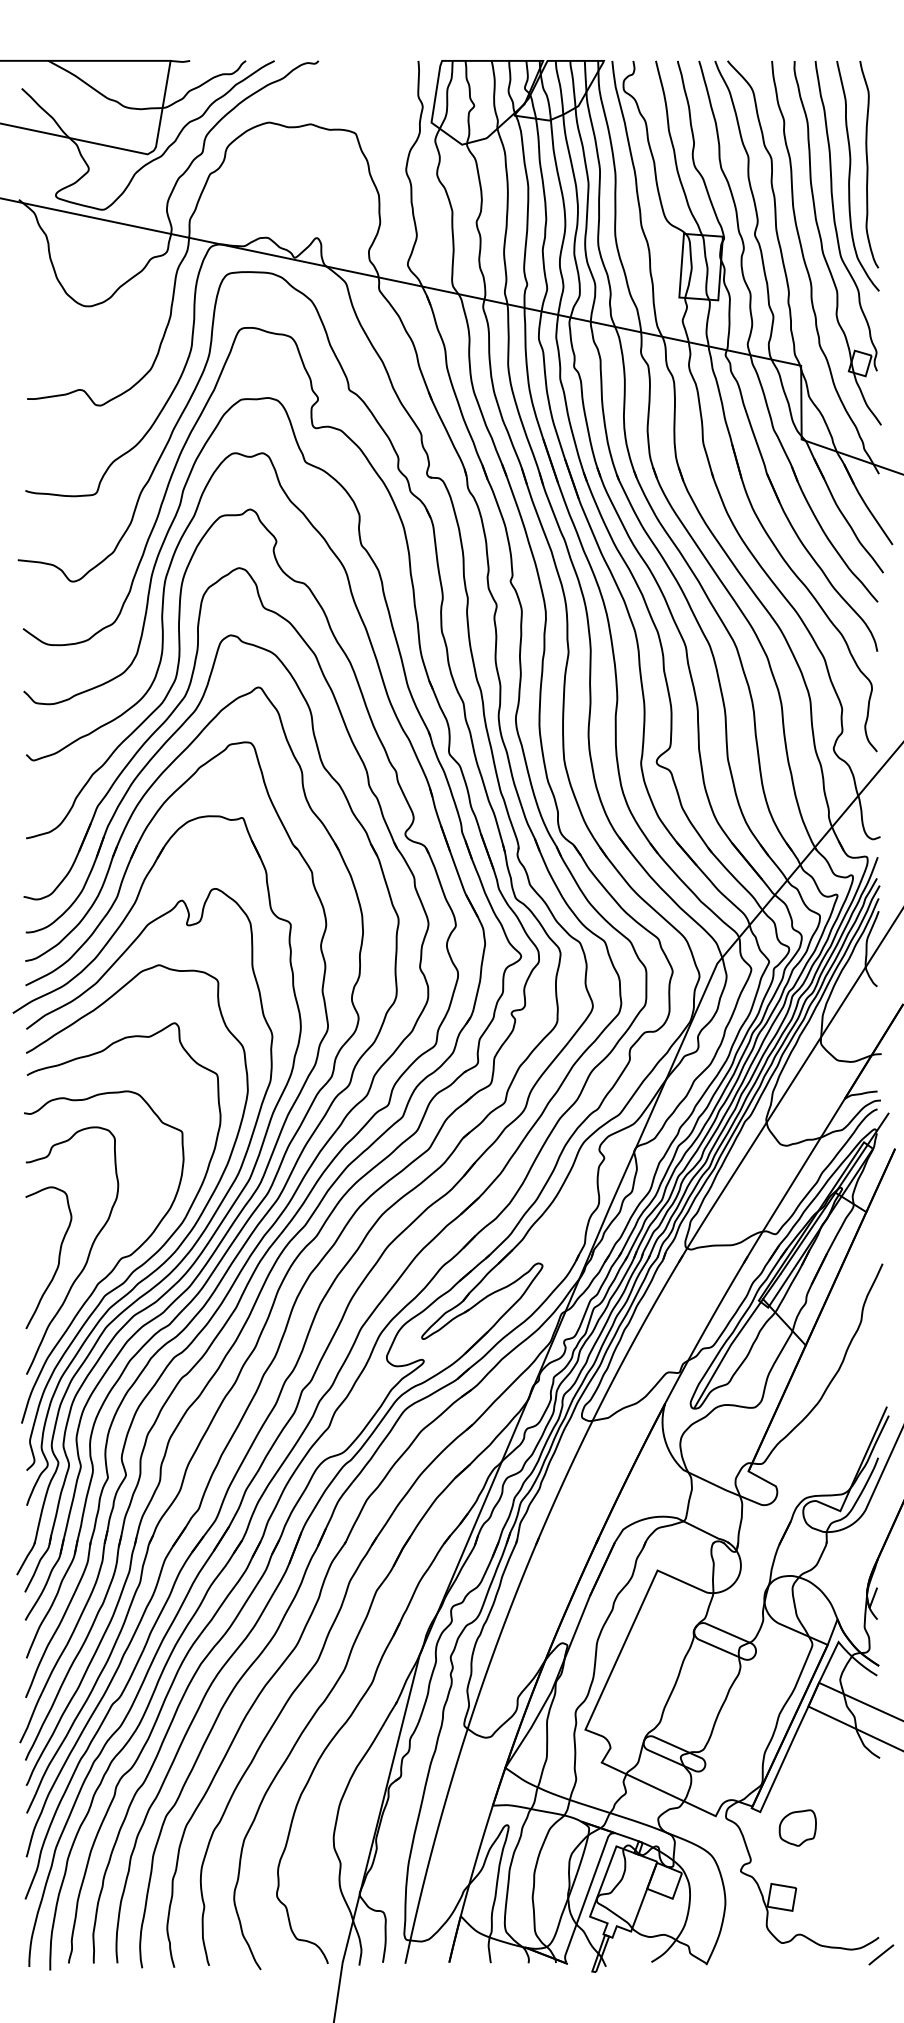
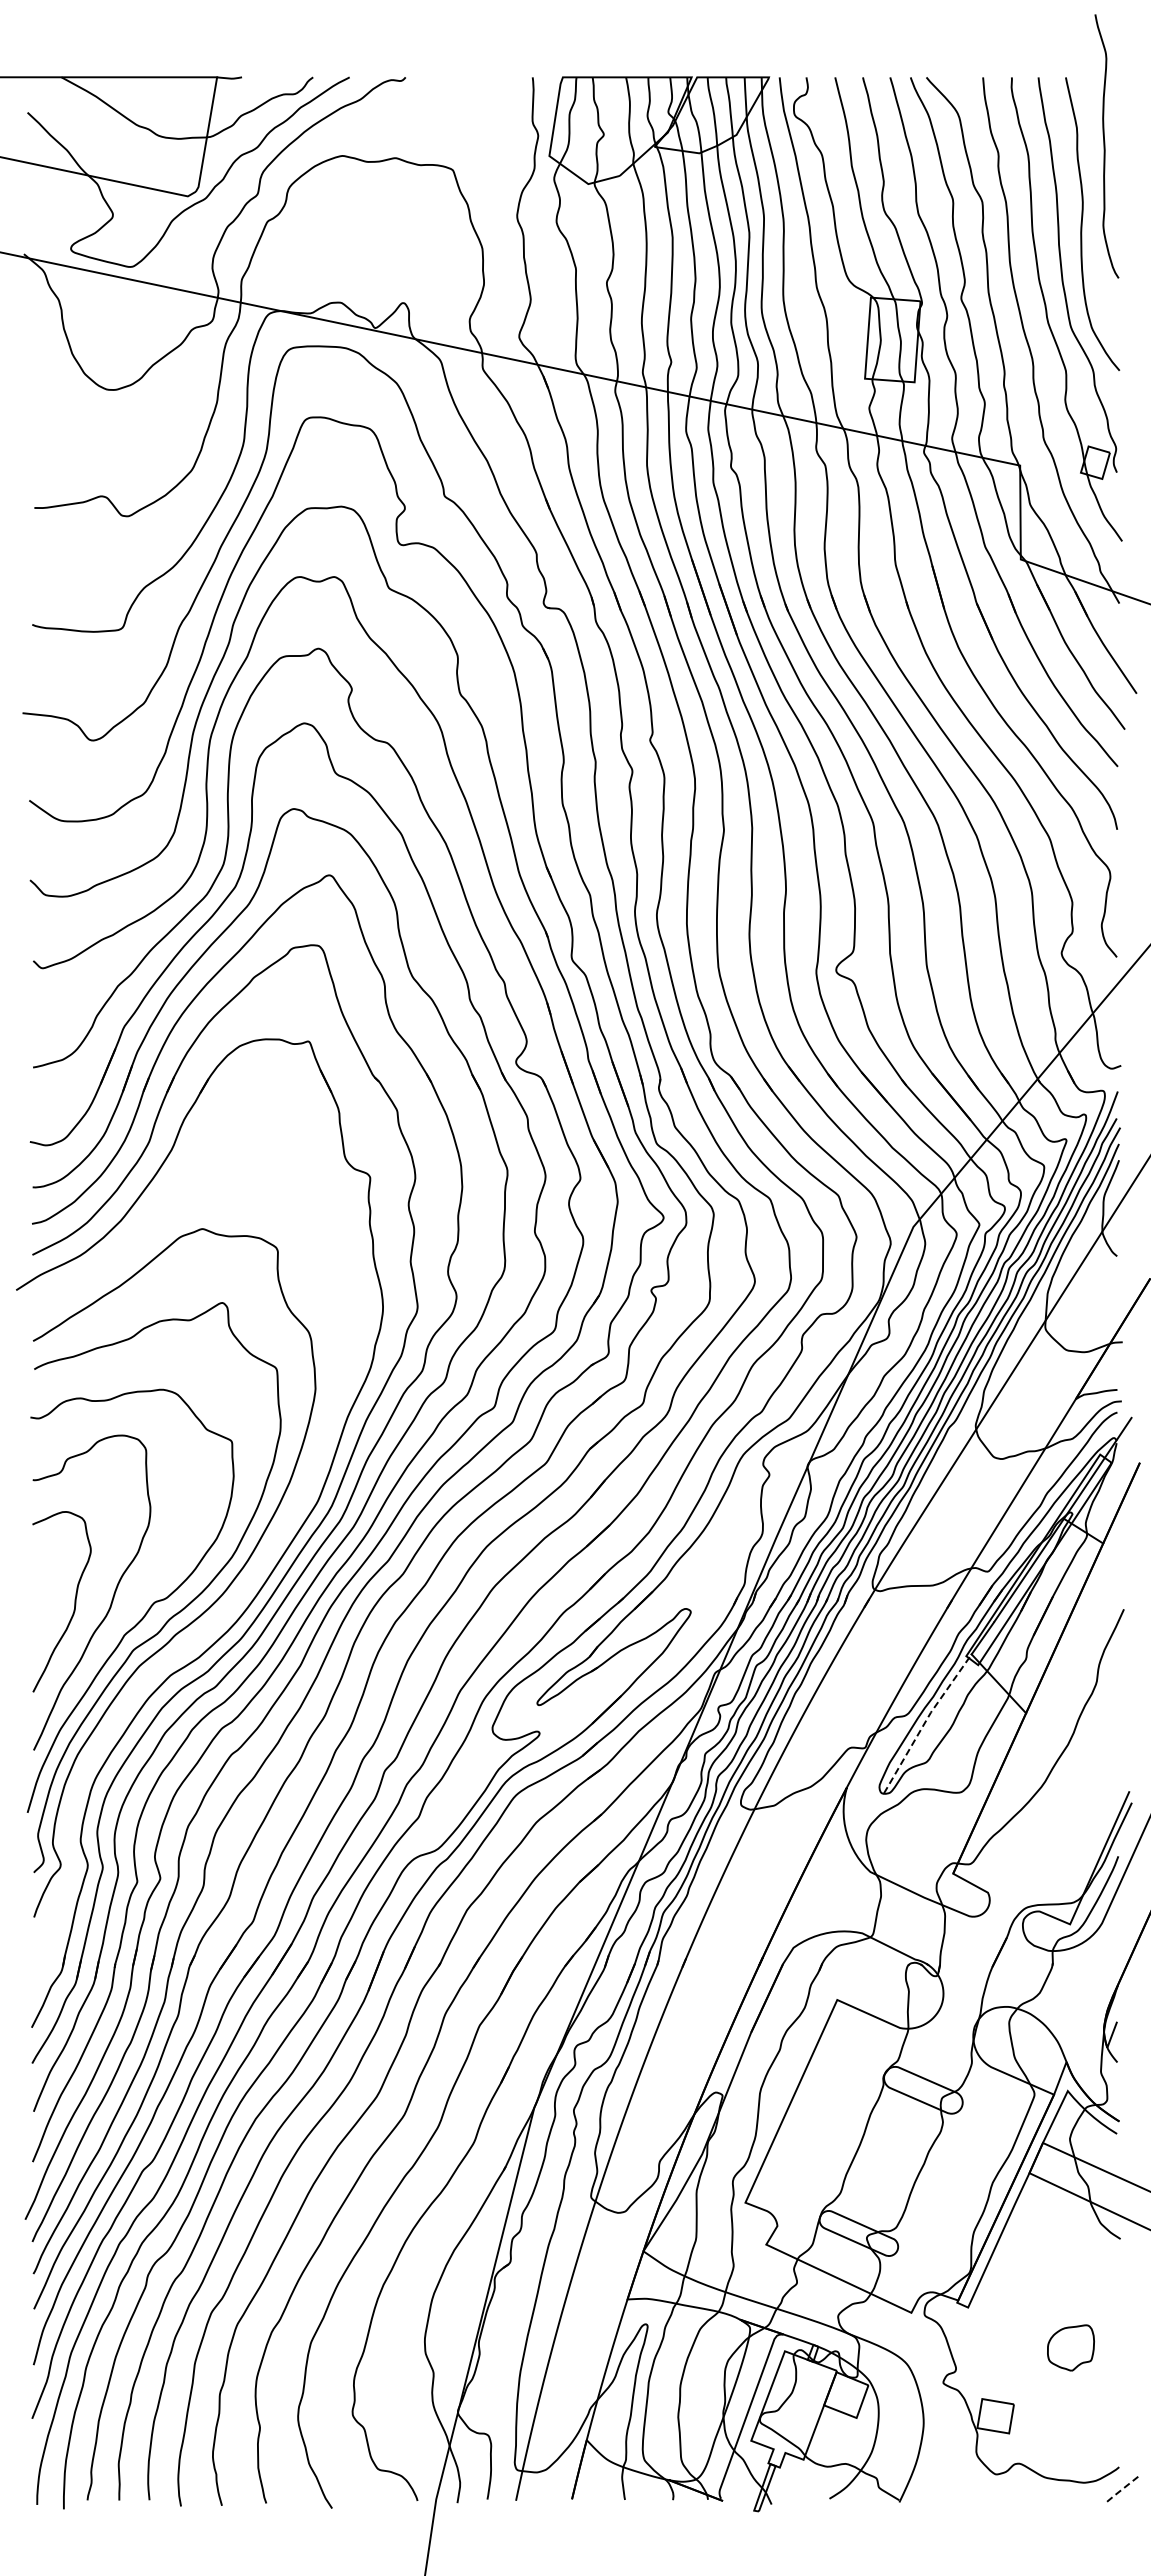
curve: (868, 164) -> (1105, 146), moved
part: (177, 1264) -> (225, 1610), removed
line: (726, 1351) -> (925, 1721), solid -> dashed
part: (797, 1827) -> (1070, 2347), moved
line: (880, 1955) -> (1121, 2490), solid -> dashed

